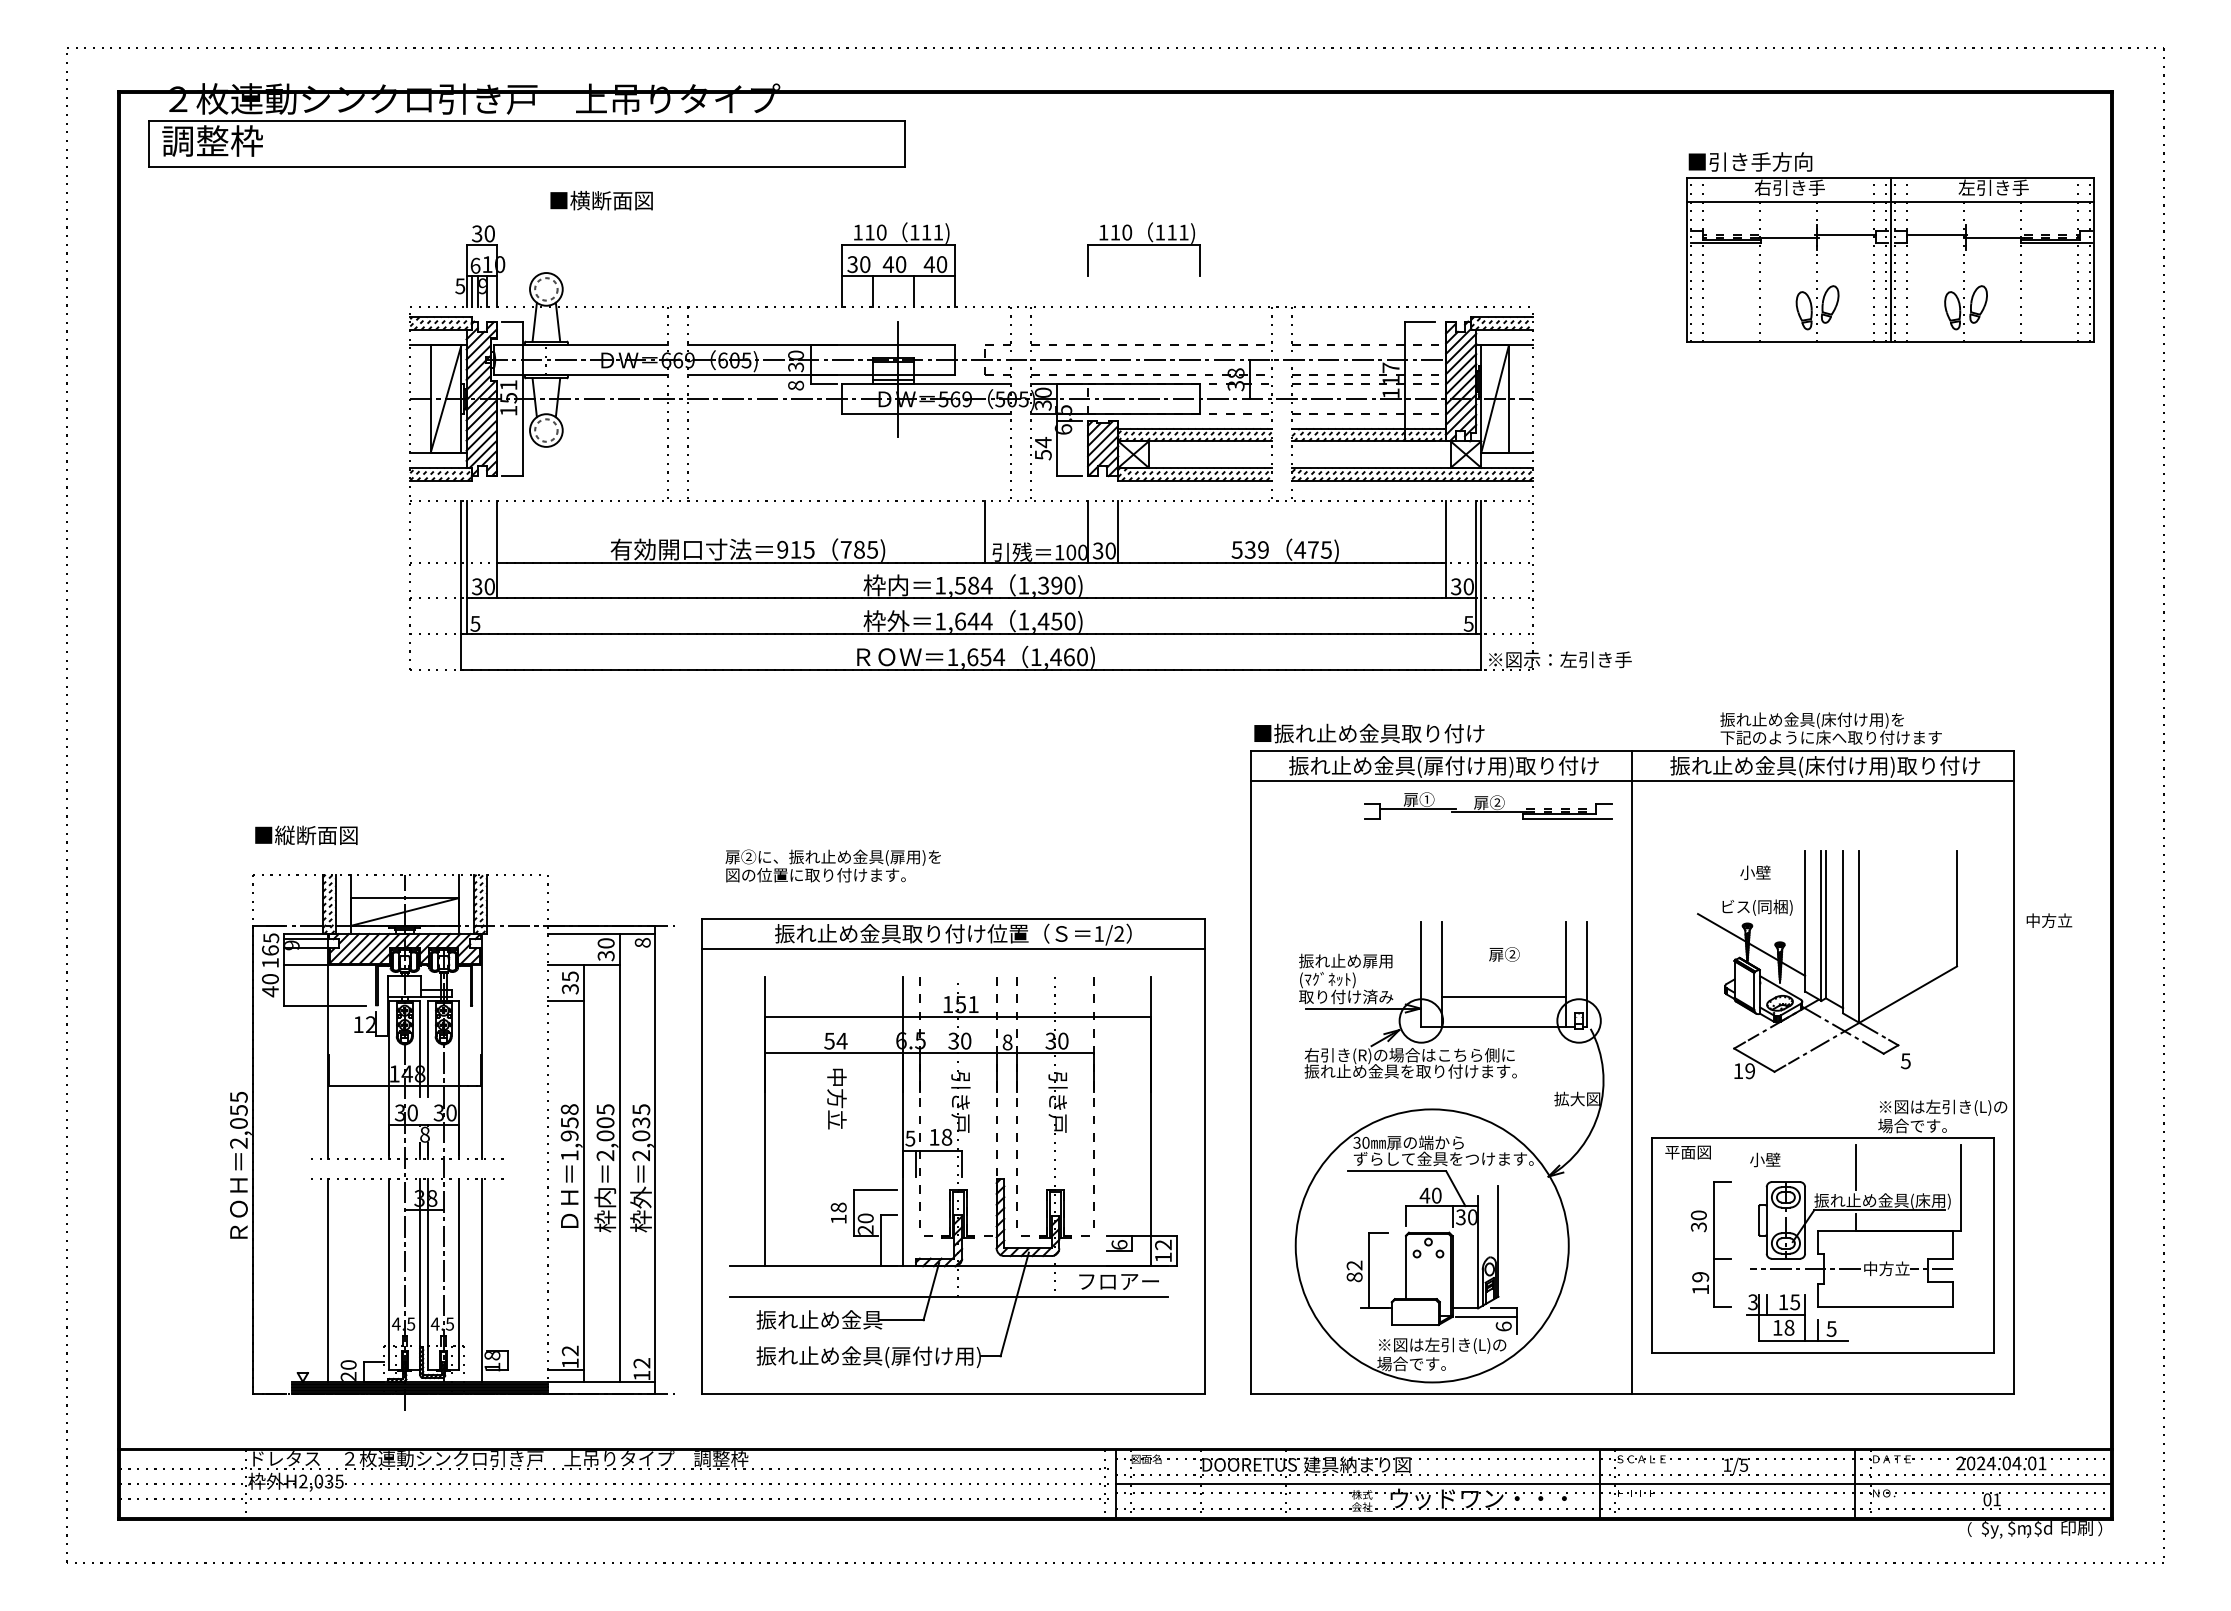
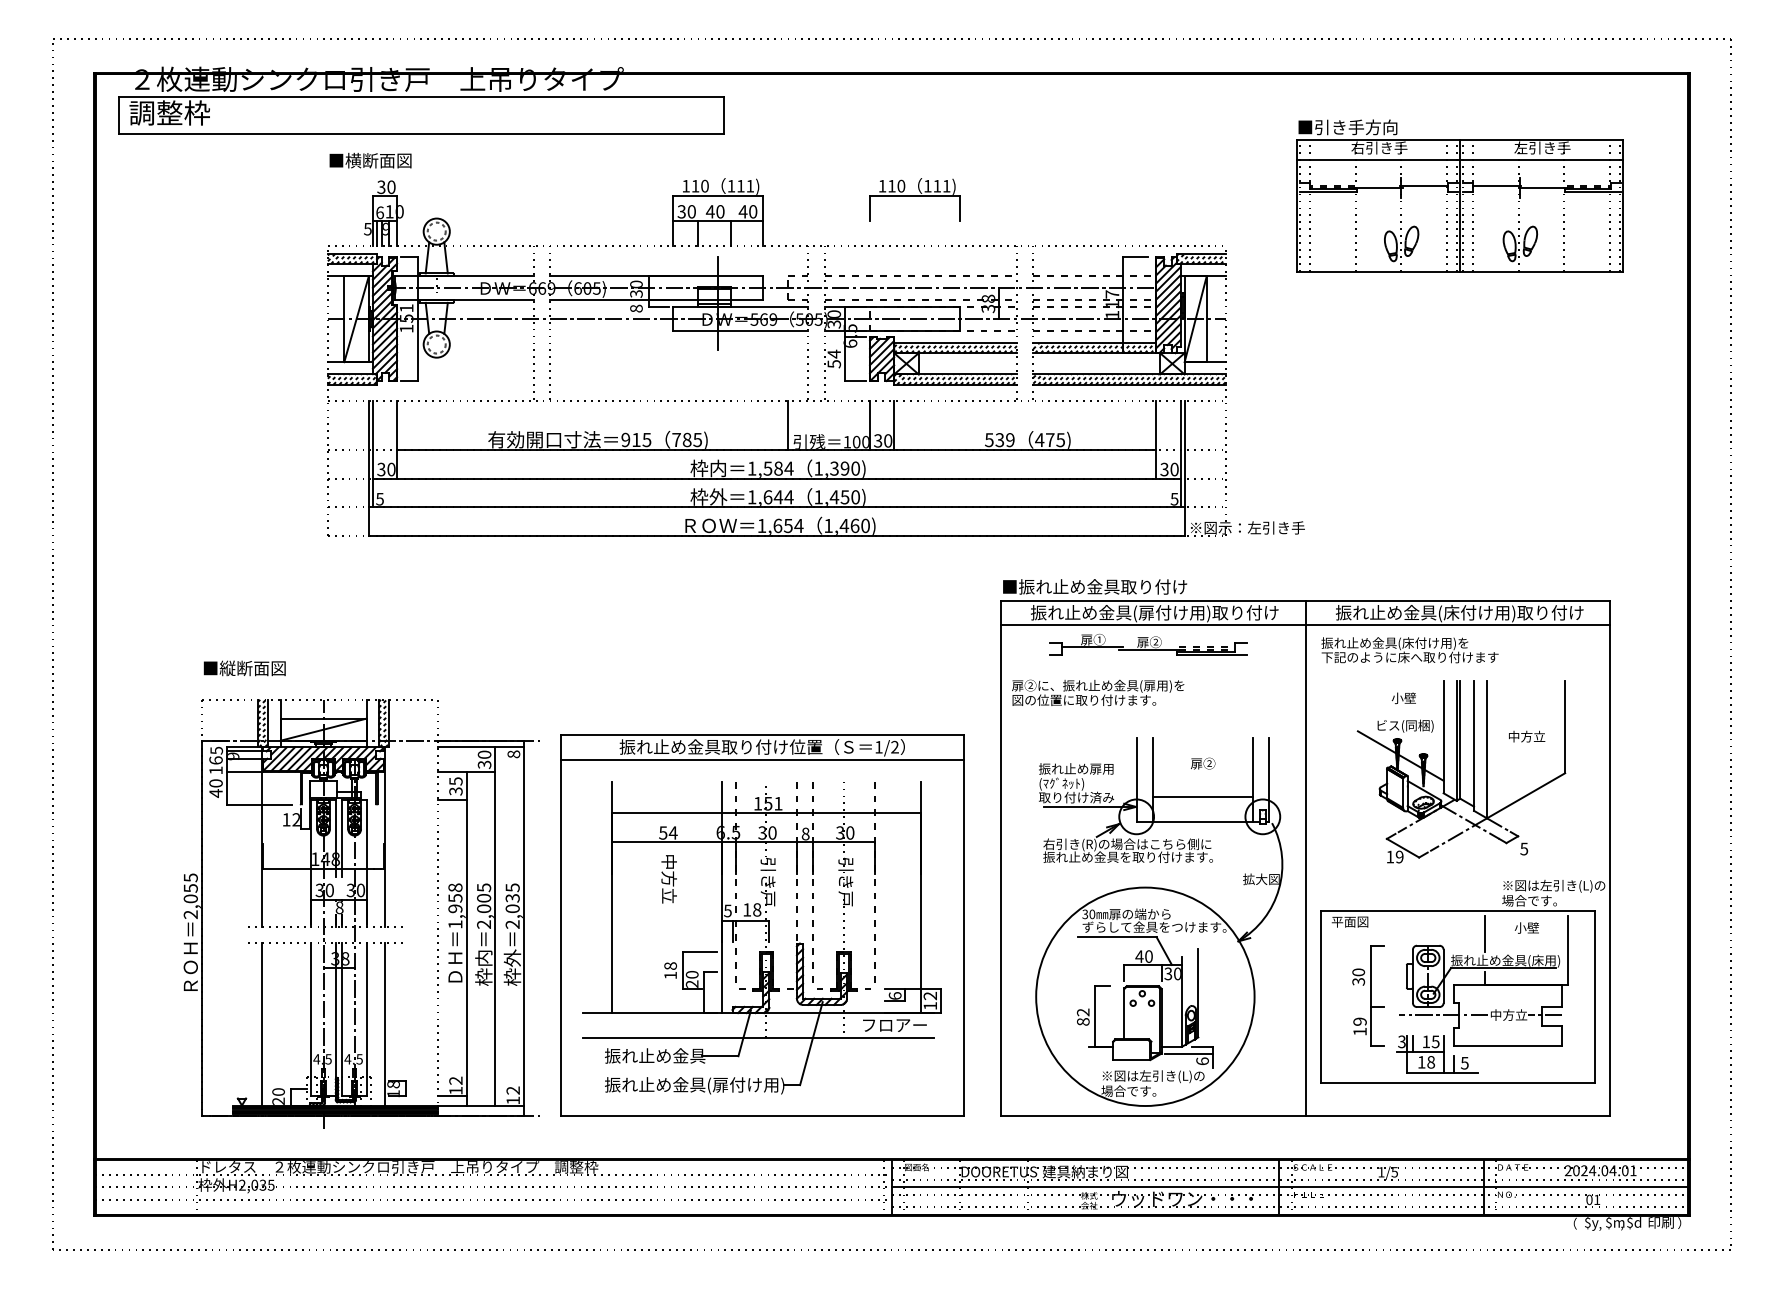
text: (601, 200) -> (370, 160), moved
part: (1890, 247) -> (1459, 195), moved
text: (1830, 728) -> (1409, 650), moved
part: (1488, 805) -> (1148, 644), moved
text: (832, 865) -> (1097, 692), moved
text: (2049, 920) -> (1527, 736), moved
text: (1765, 1159) -> (1527, 927), moved

